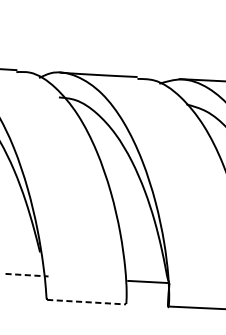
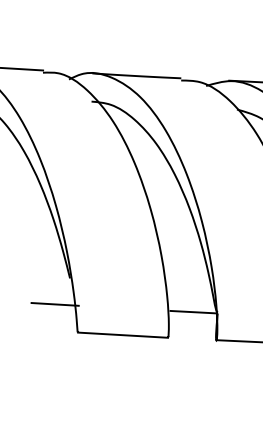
line: (27, 275) -> (55, 304), dashed -> solid
line: (86, 302) -> (123, 335), dashed -> solid

